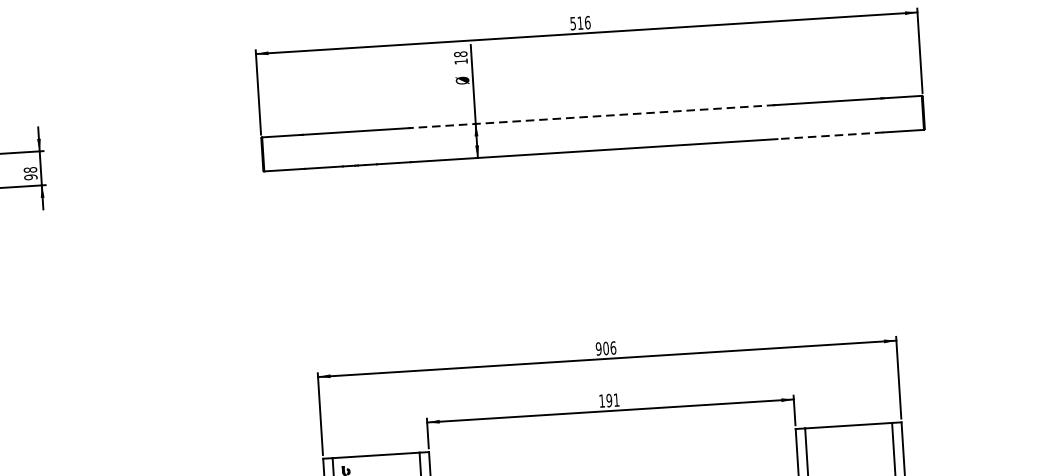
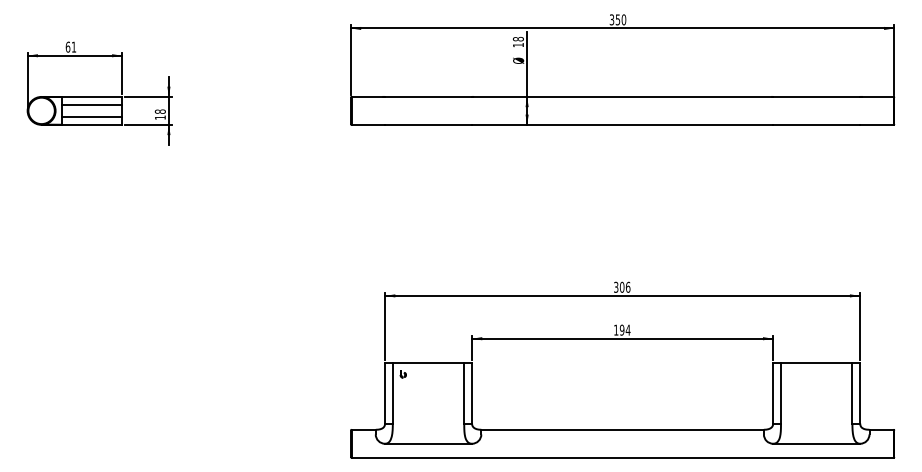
text: (581, 22) -> (618, 19), 516 -> 350
line: (591, 116) -> (622, 96), dashed -> solid
line: (830, 135) -> (816, 124), dashed -> solid
text: (29, 177) -> (159, 117), 98 -> 18
text: (597, 349) -> (615, 287), 906 -> 306
text: (615, 399) -> (627, 329), 191 -> 194

